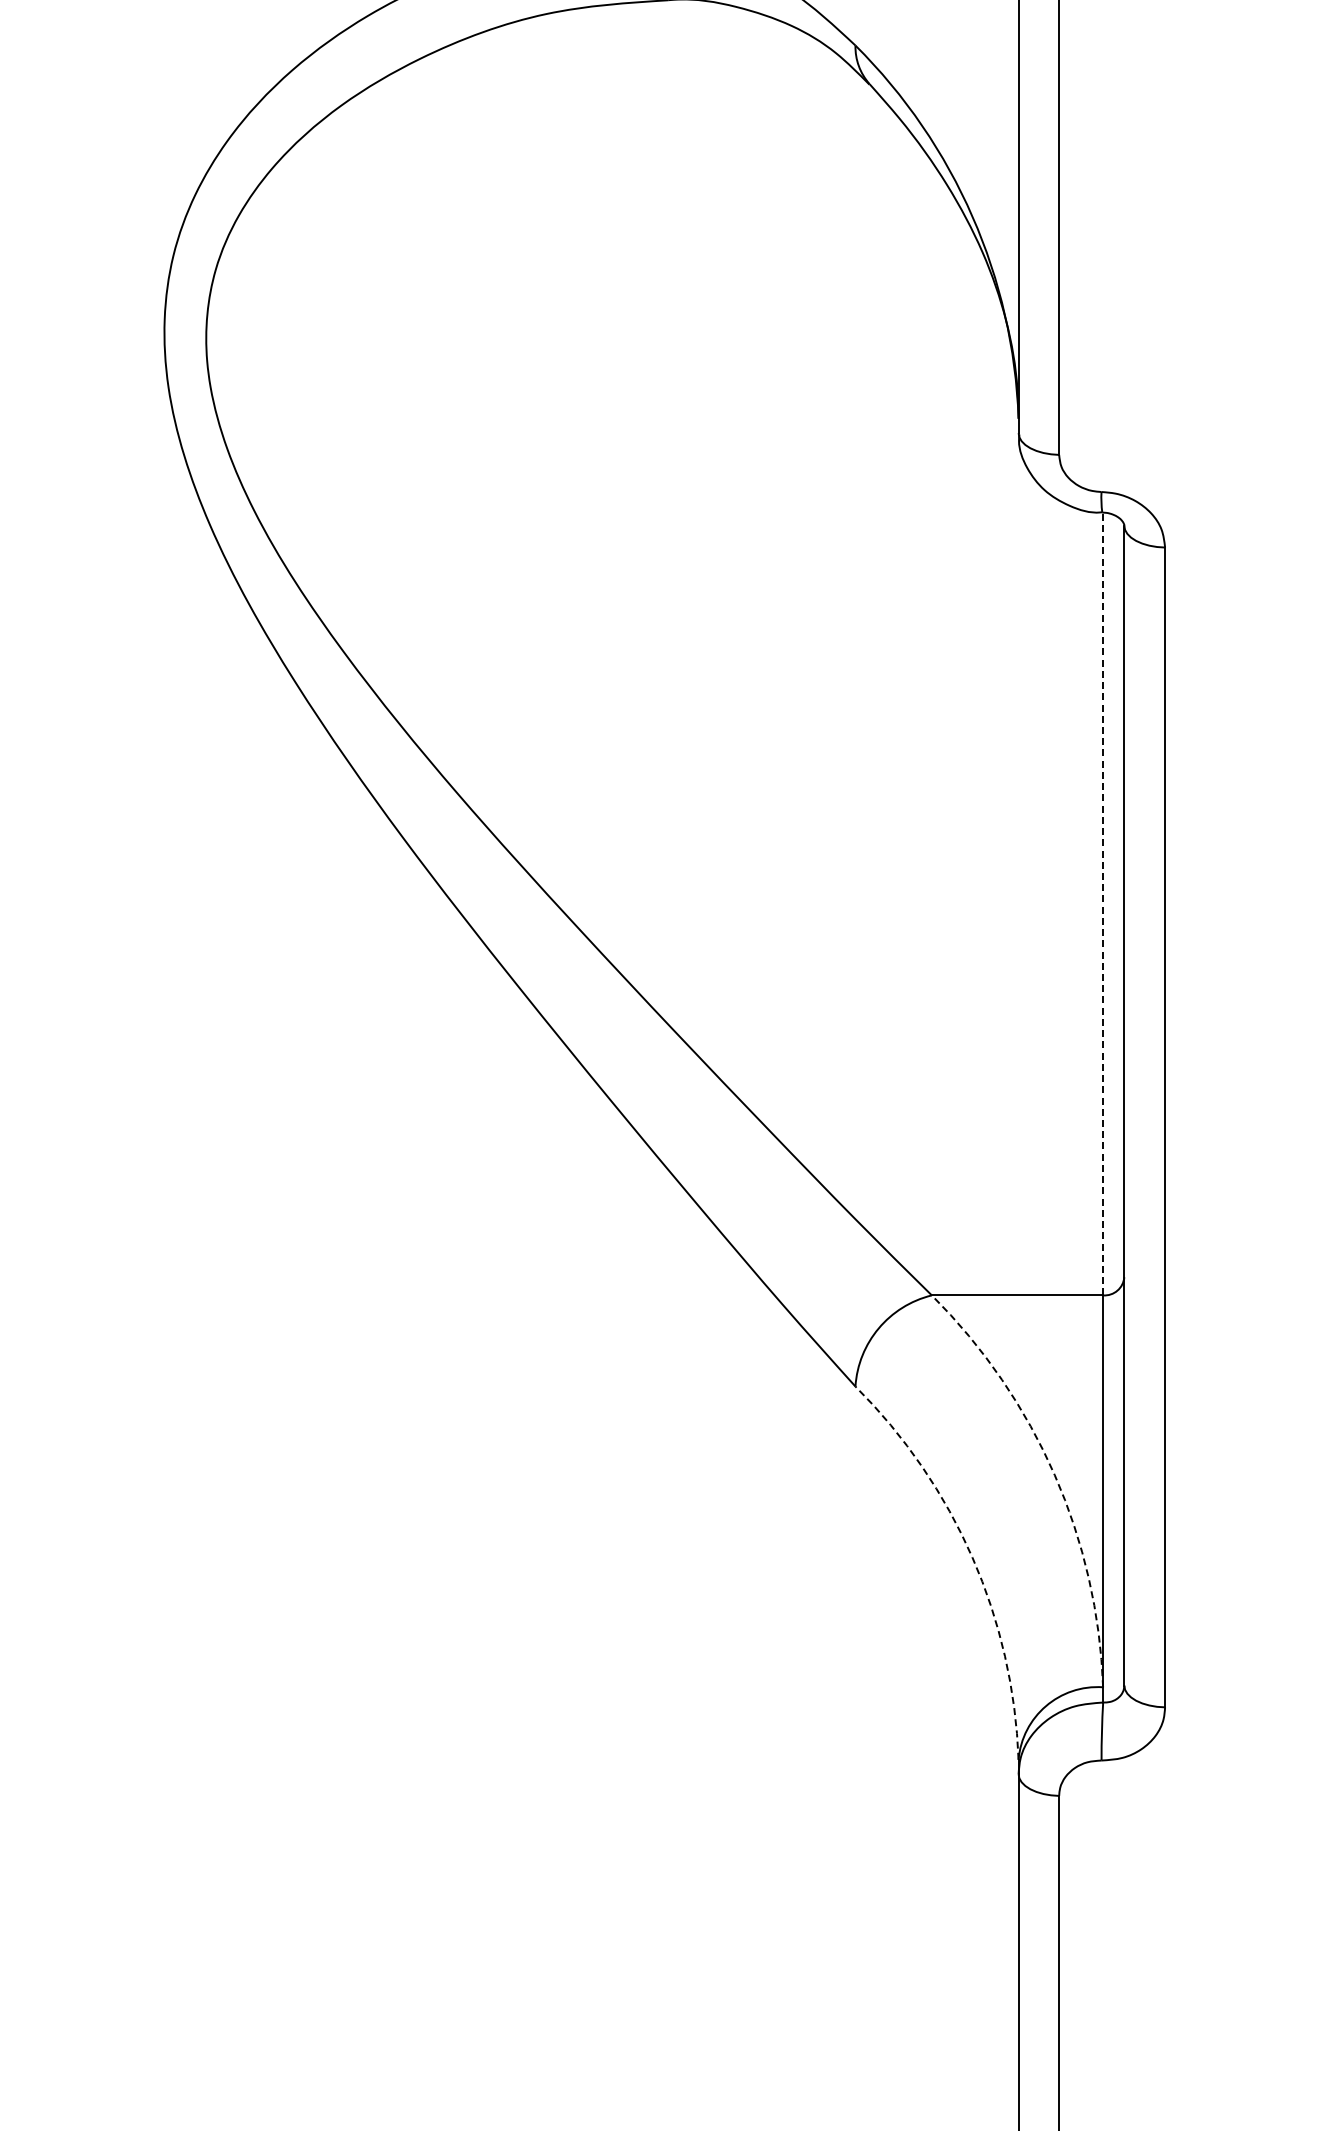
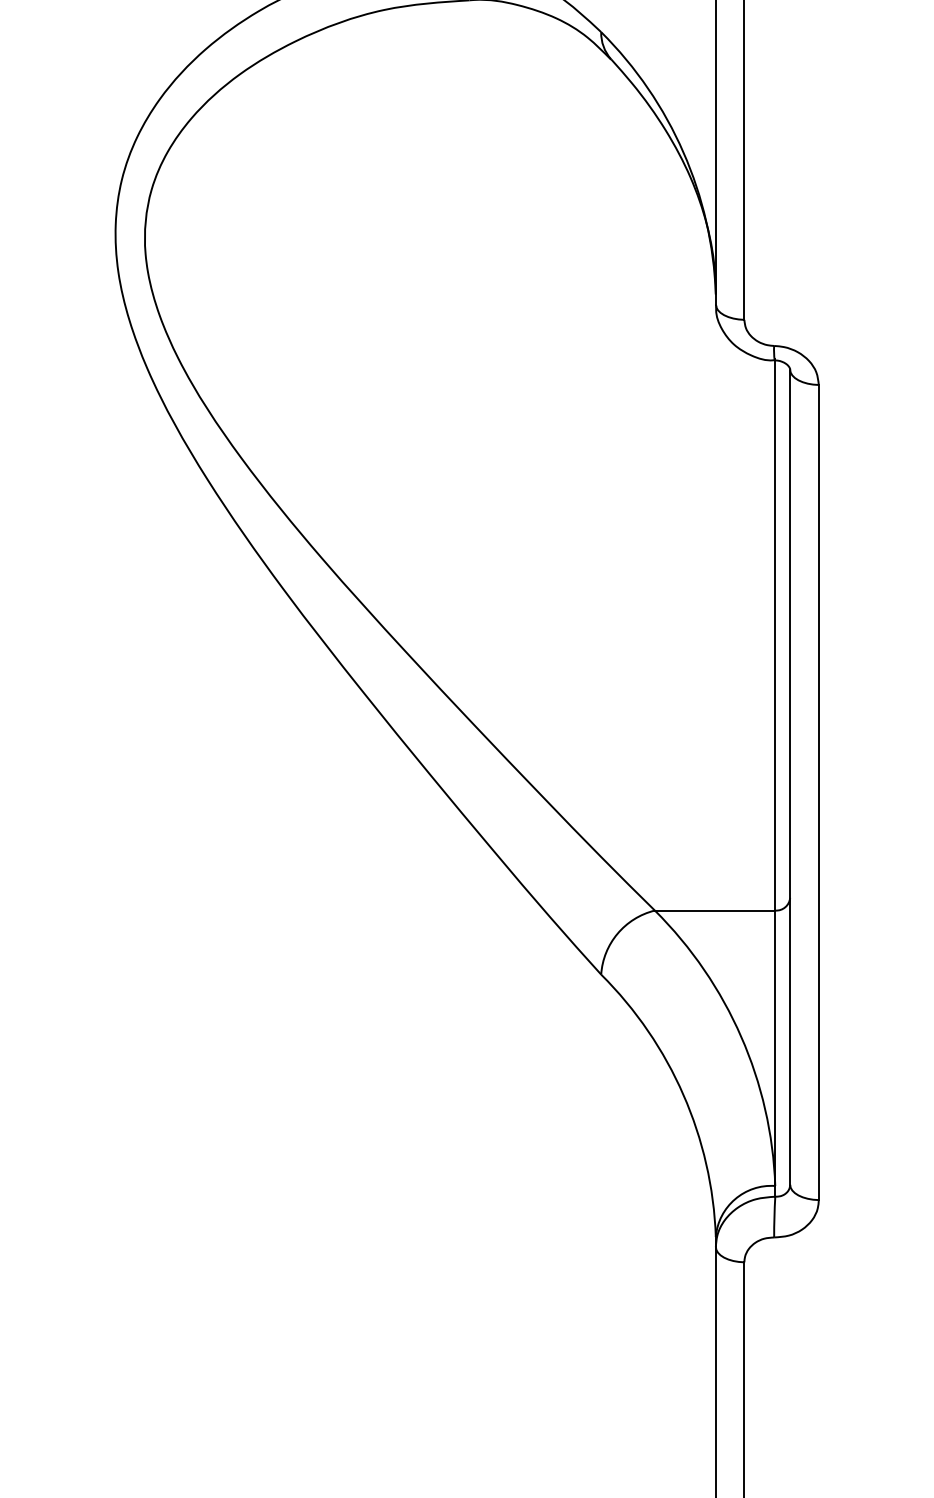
line: (1103, 902) -> (775, 634), dashed -> solid
arc: (1054, 1475) -> (741, 1037), dashed -> solid
arc: (972, 1557) -> (683, 1094), dashed -> solid

